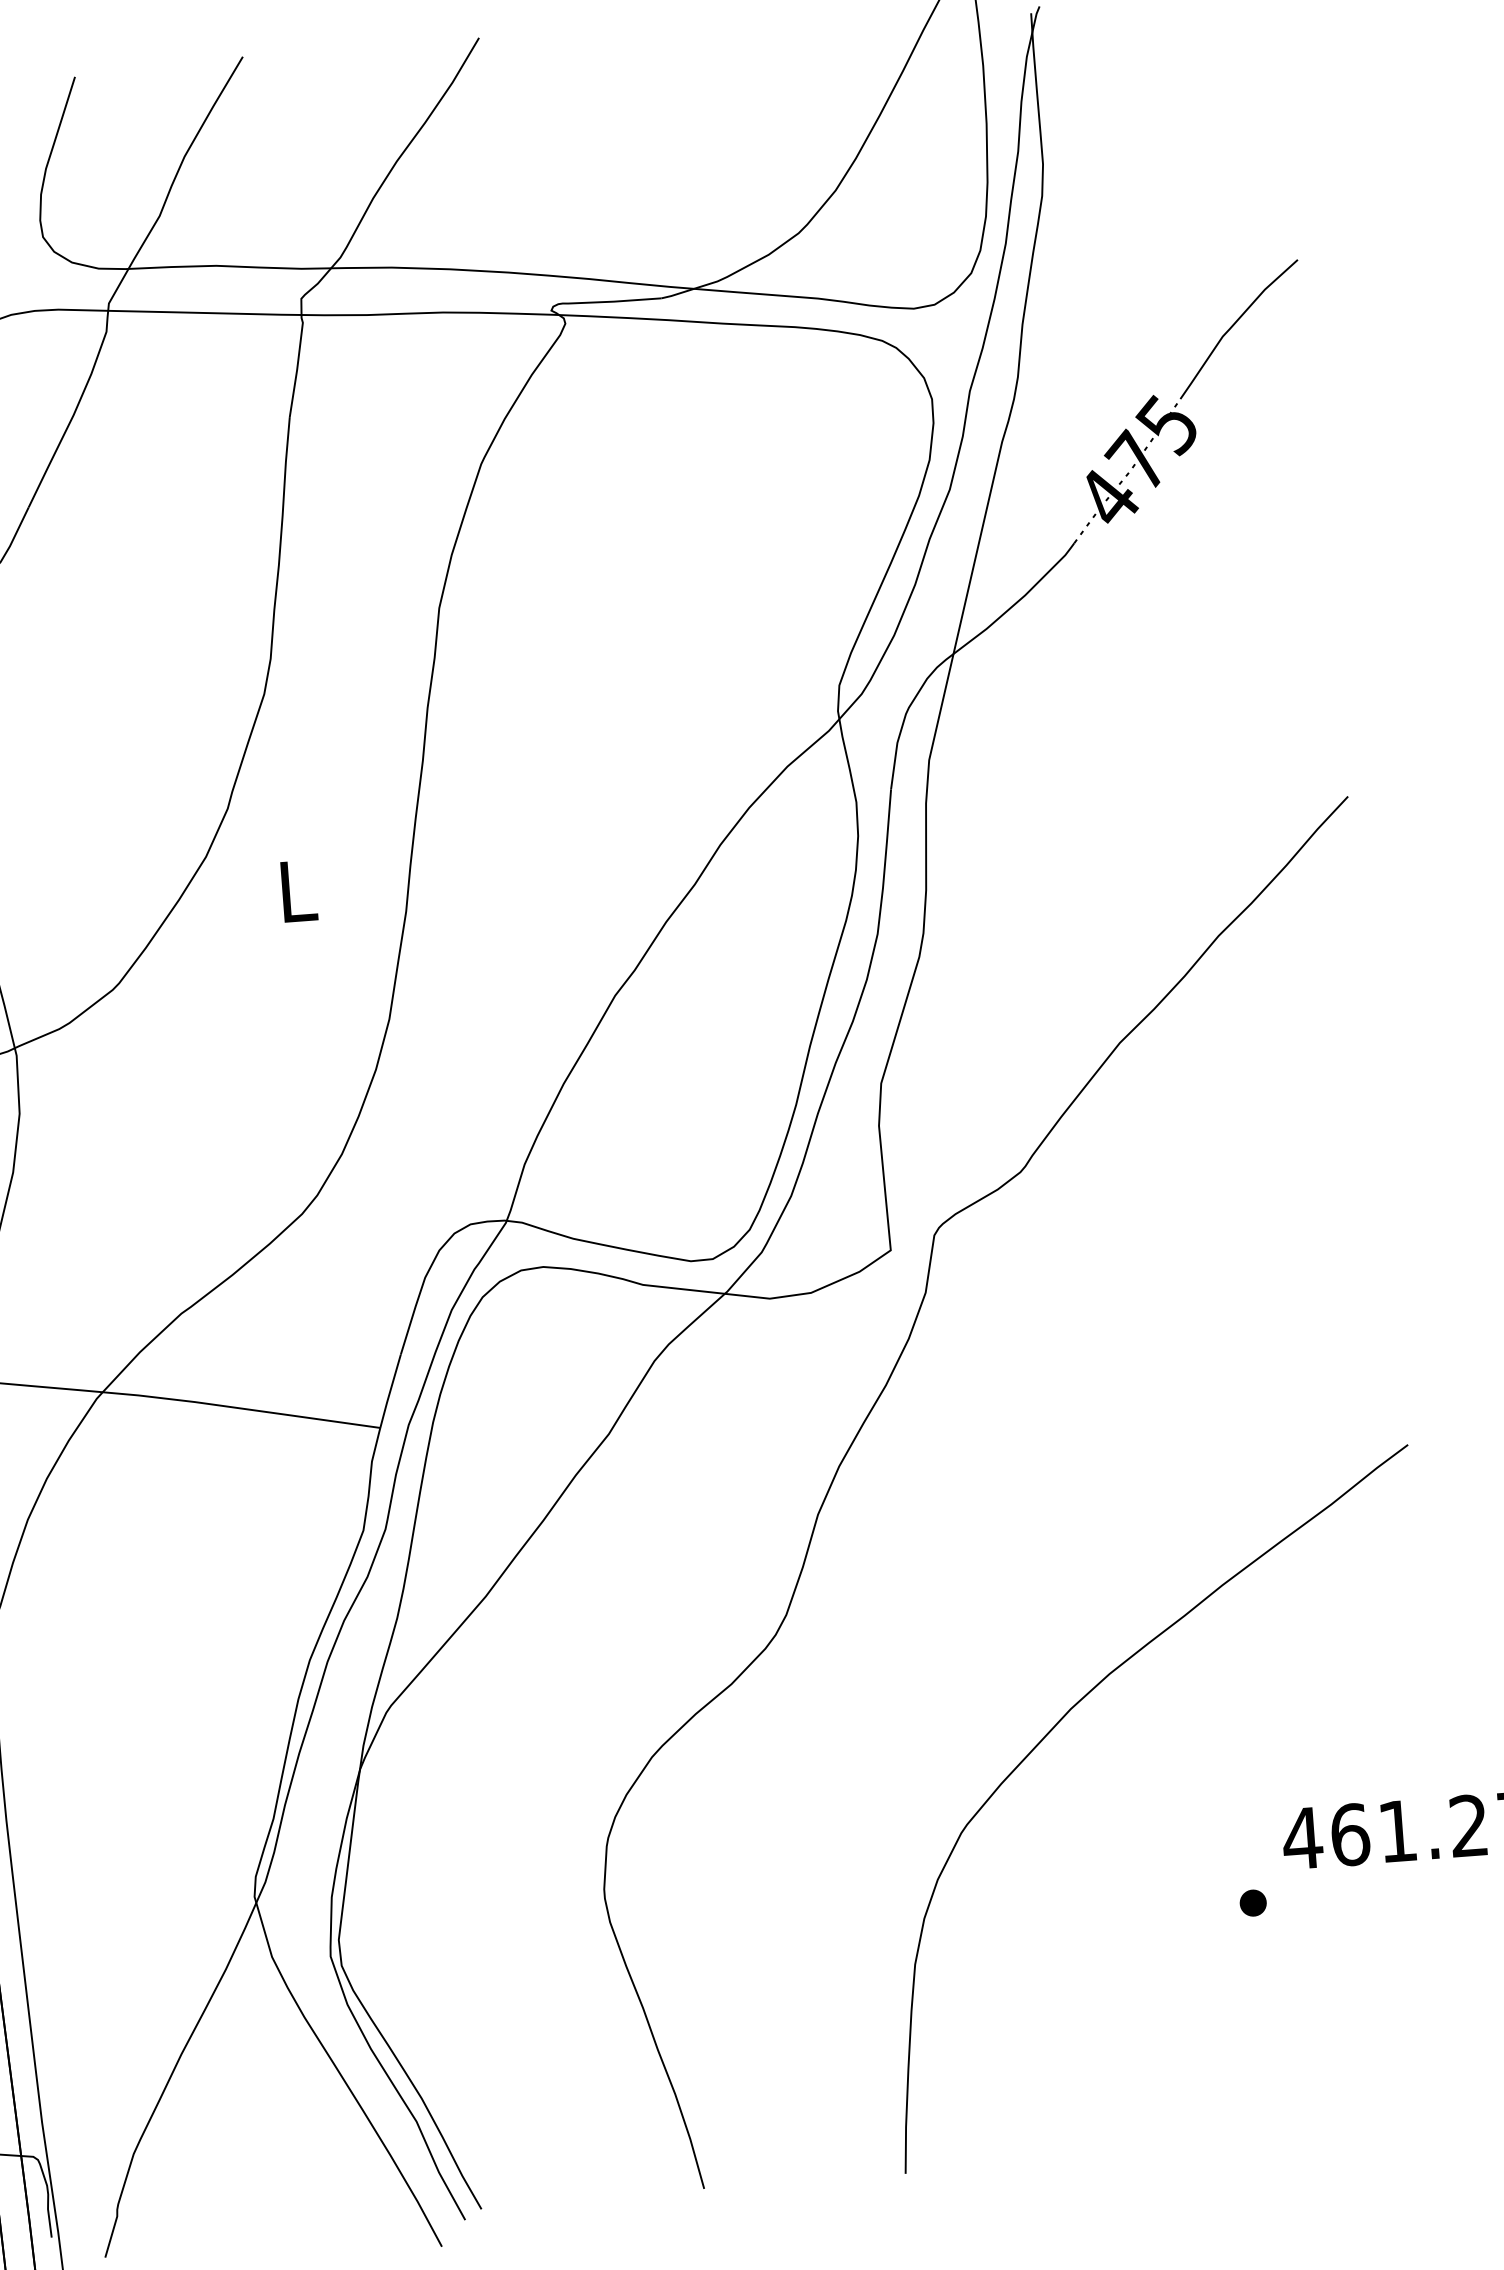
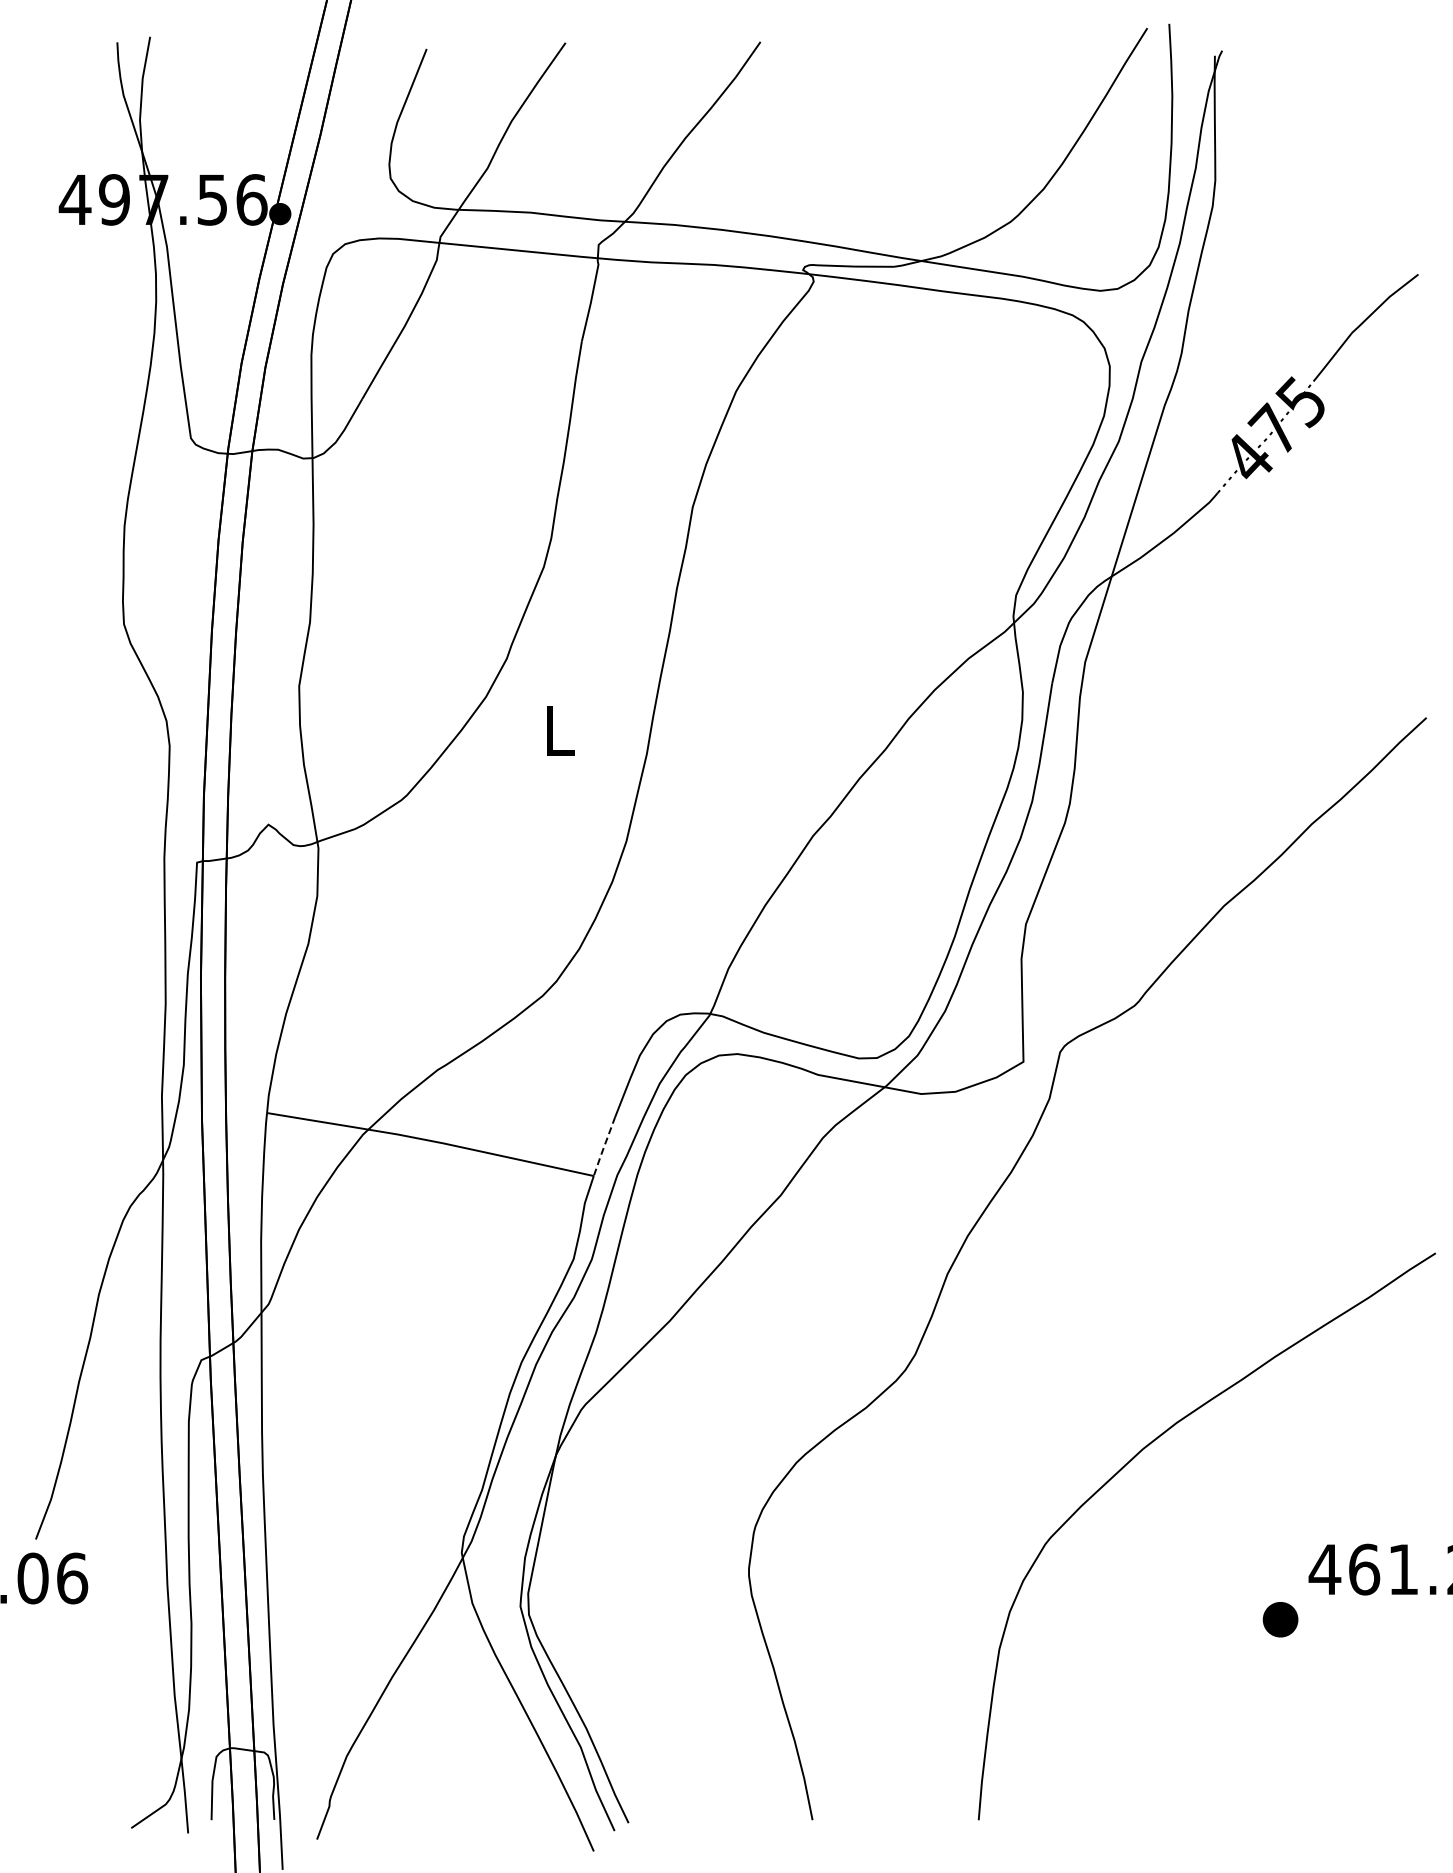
line: (389, 1392) -> (603, 1147), solid -> dashed
part: (1253, 1902) -> (1280, 1619), size x1.6

